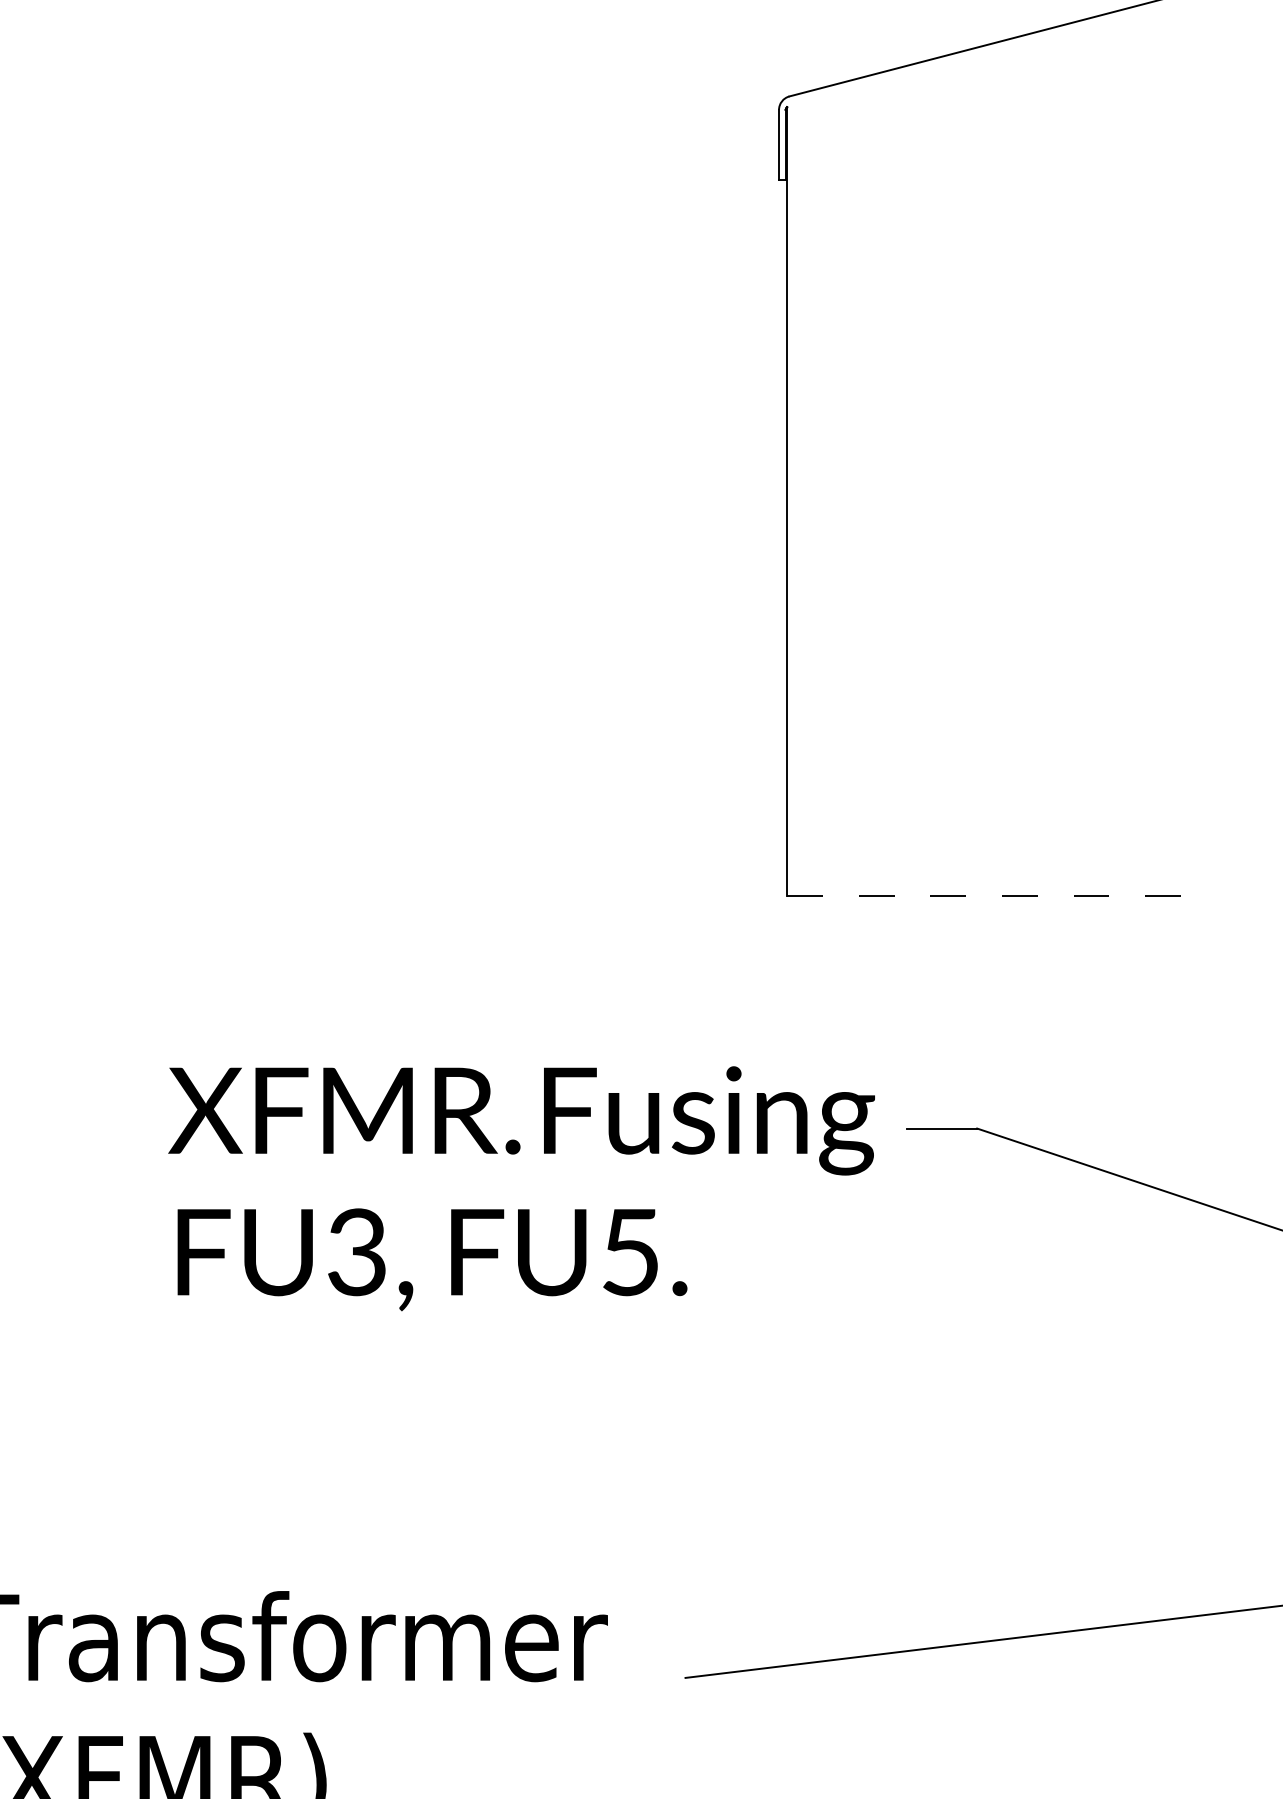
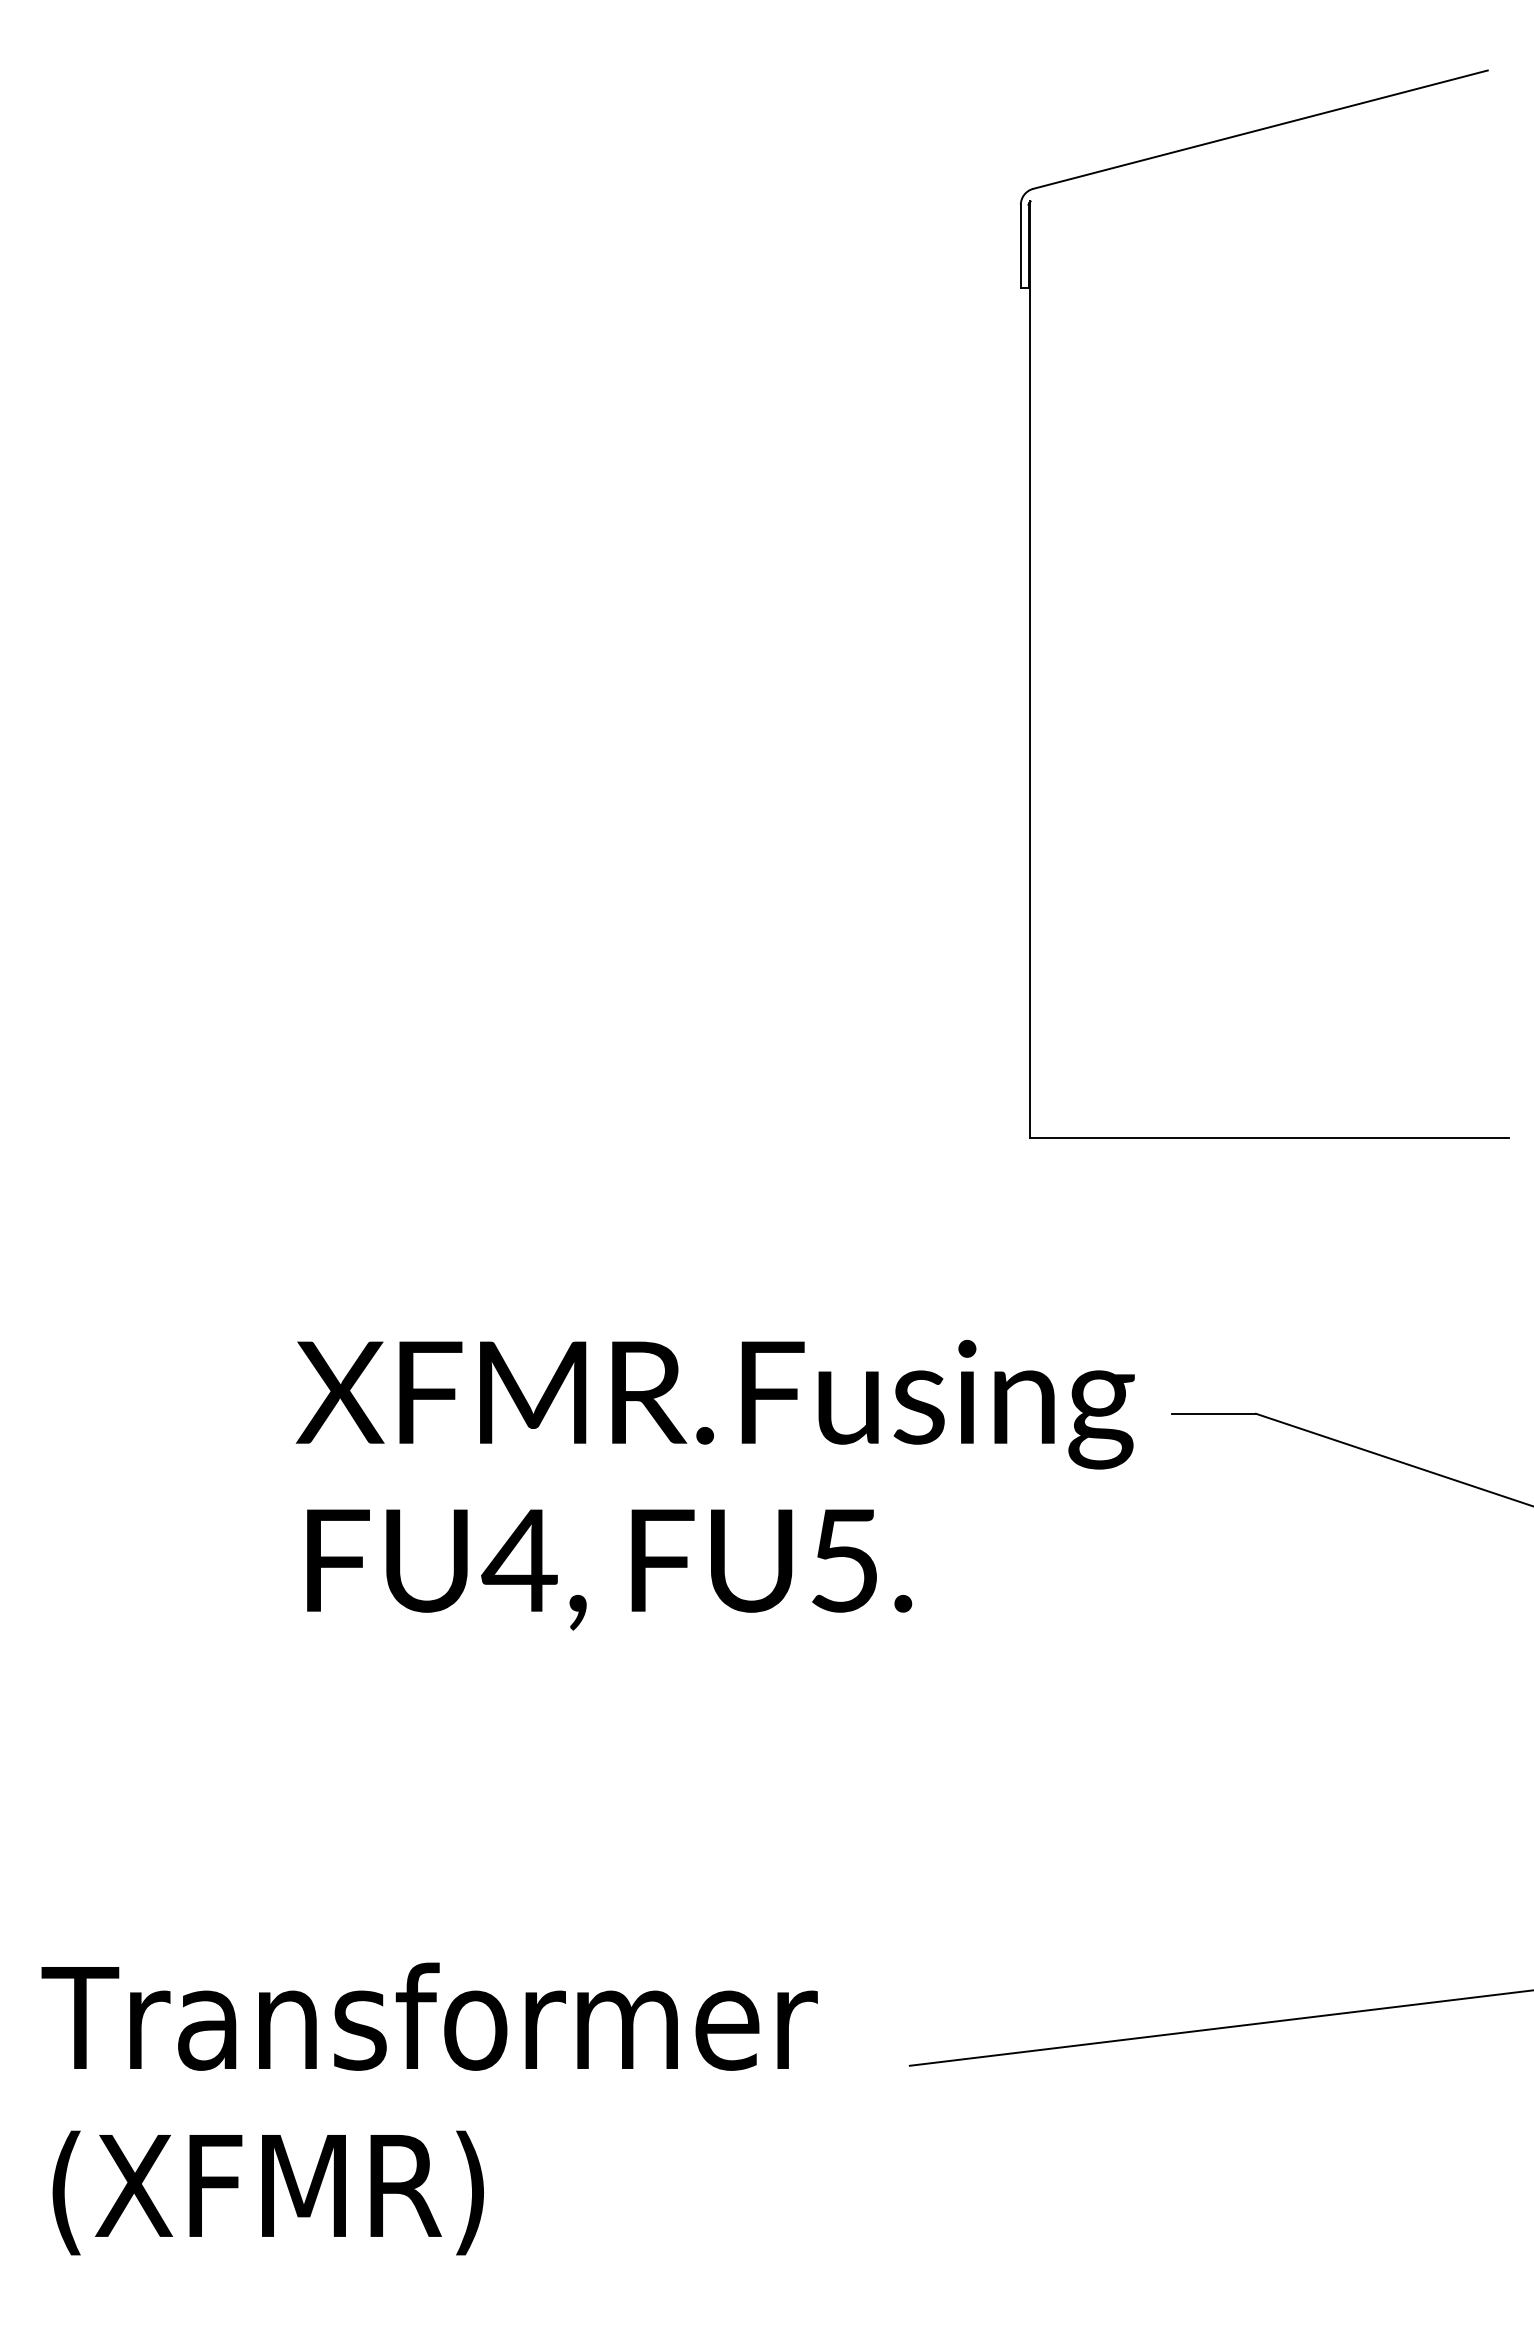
line: (988, 895) -> (1269, 1137), dashed -> solid
text: (356, 1252) -> (519, 1560), FU3, -> FU4,

